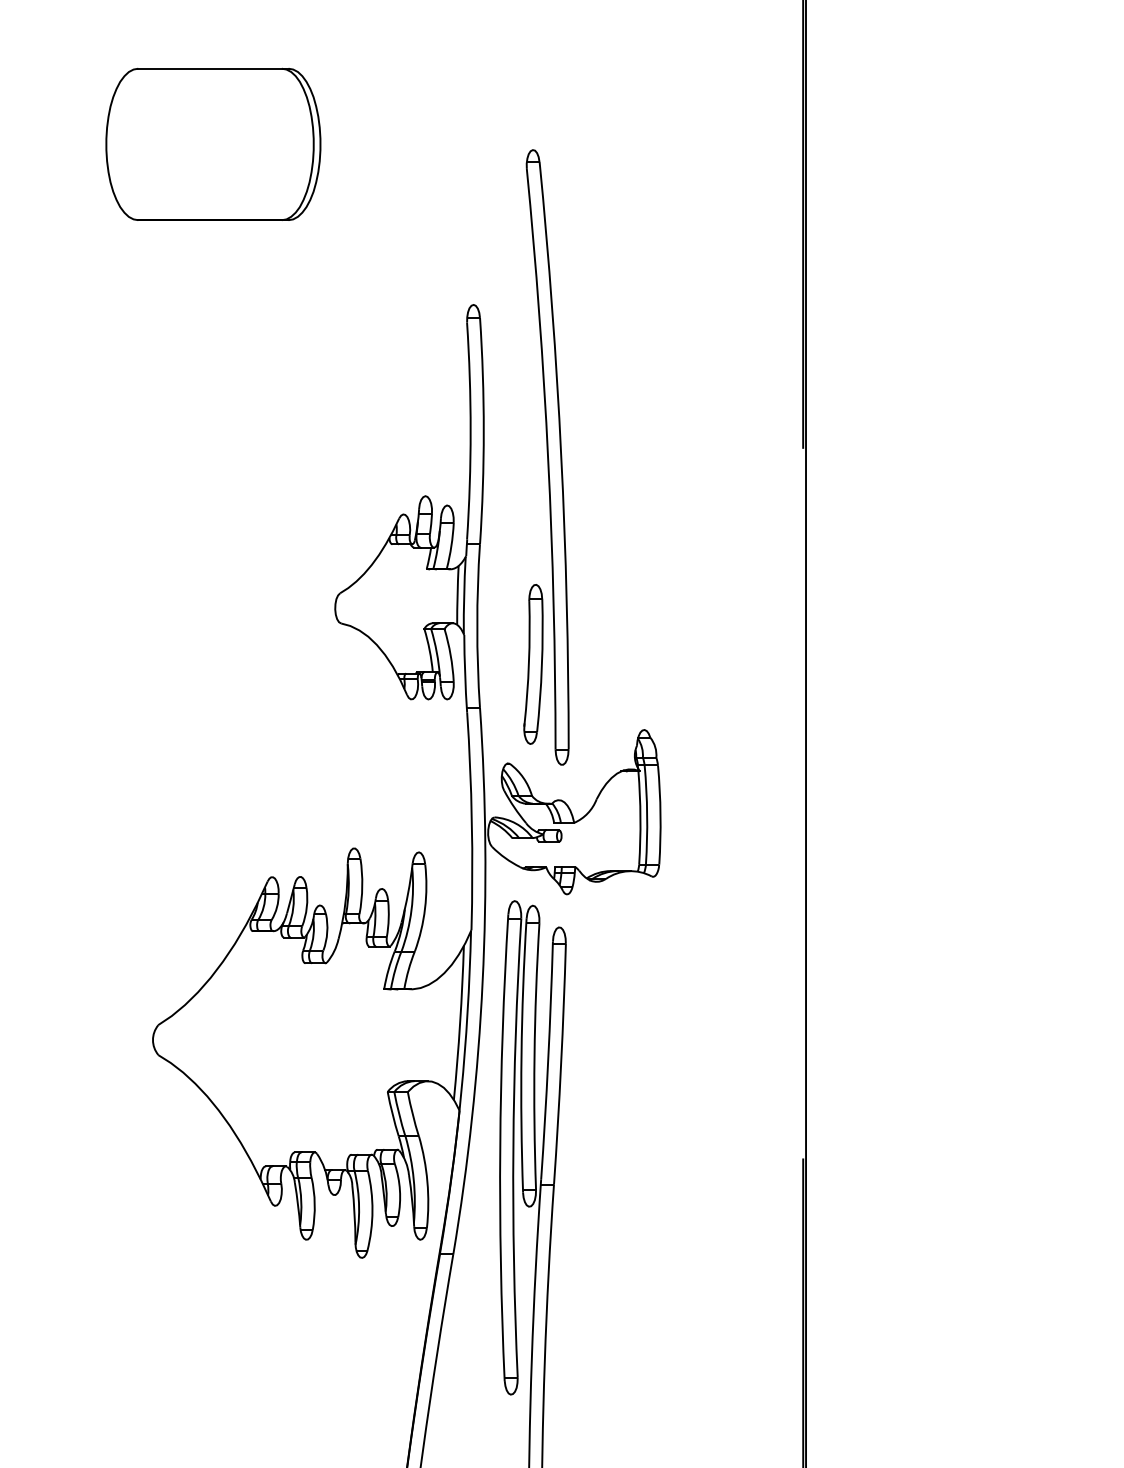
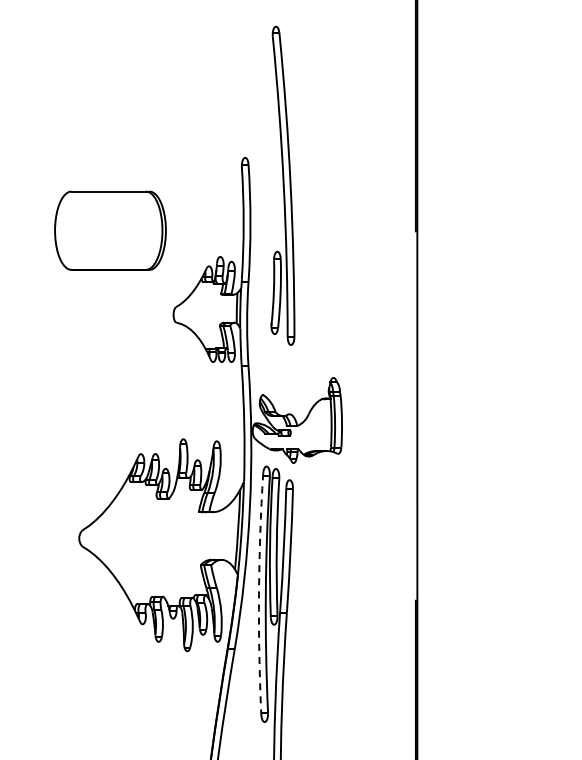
part: (213, 144) -> (110, 230), moved
part: (545, 456) -> (282, 185), moved
arc: (501, 1148) -> (259, 594), solid -> dashed

